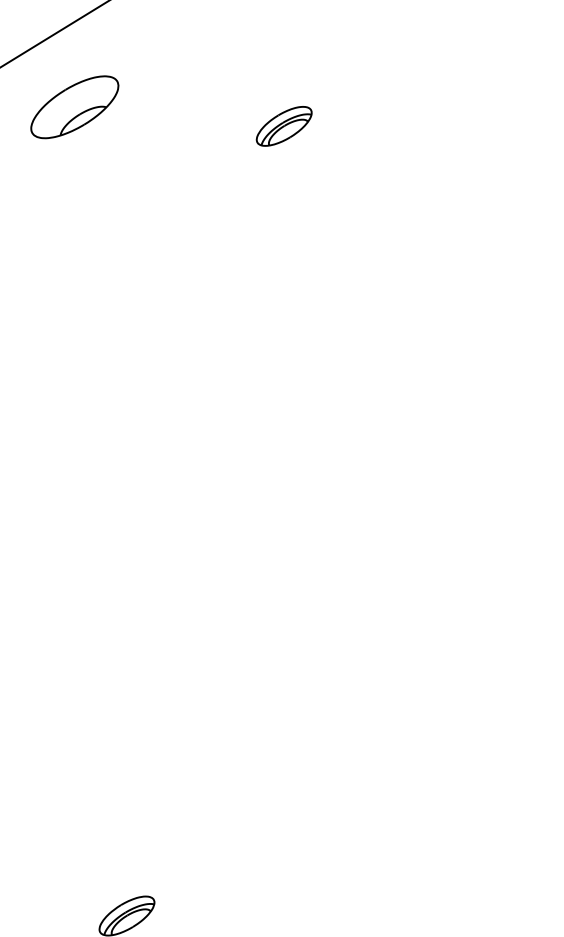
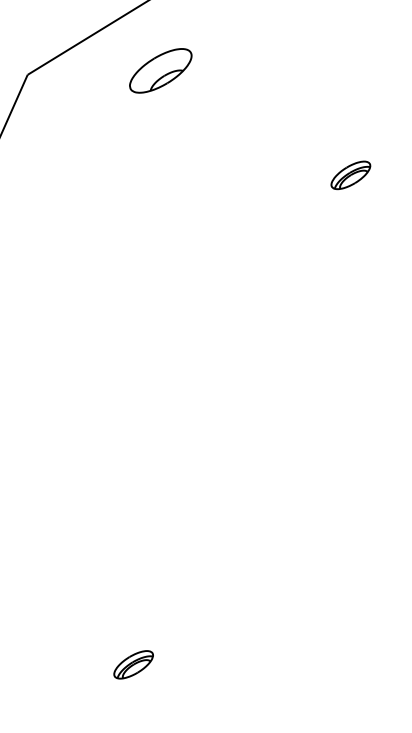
part: (74, 106) -> (160, 70), moved
part: (283, 126) -> (350, 175), moved

